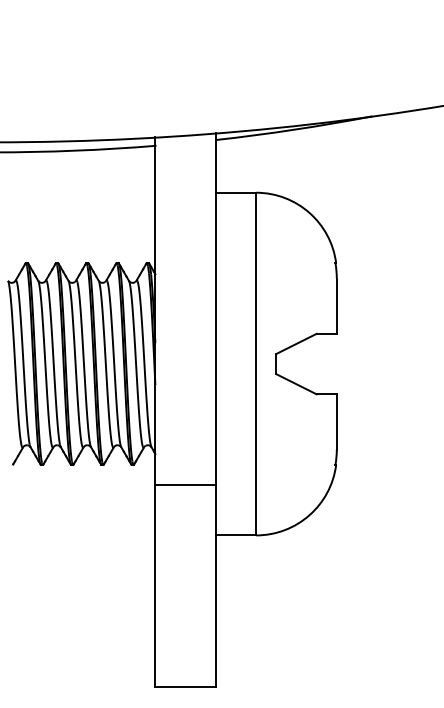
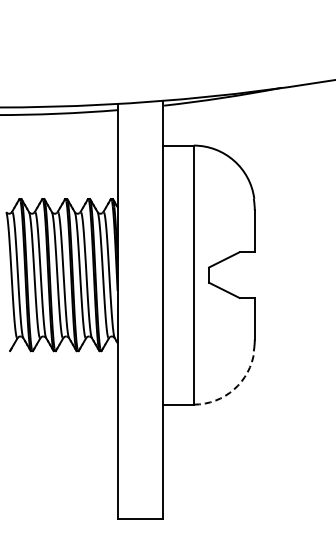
line: (185, 484) -> (140, 366), removed
arc: (309, 515) -> (234, 389), solid -> dashed

